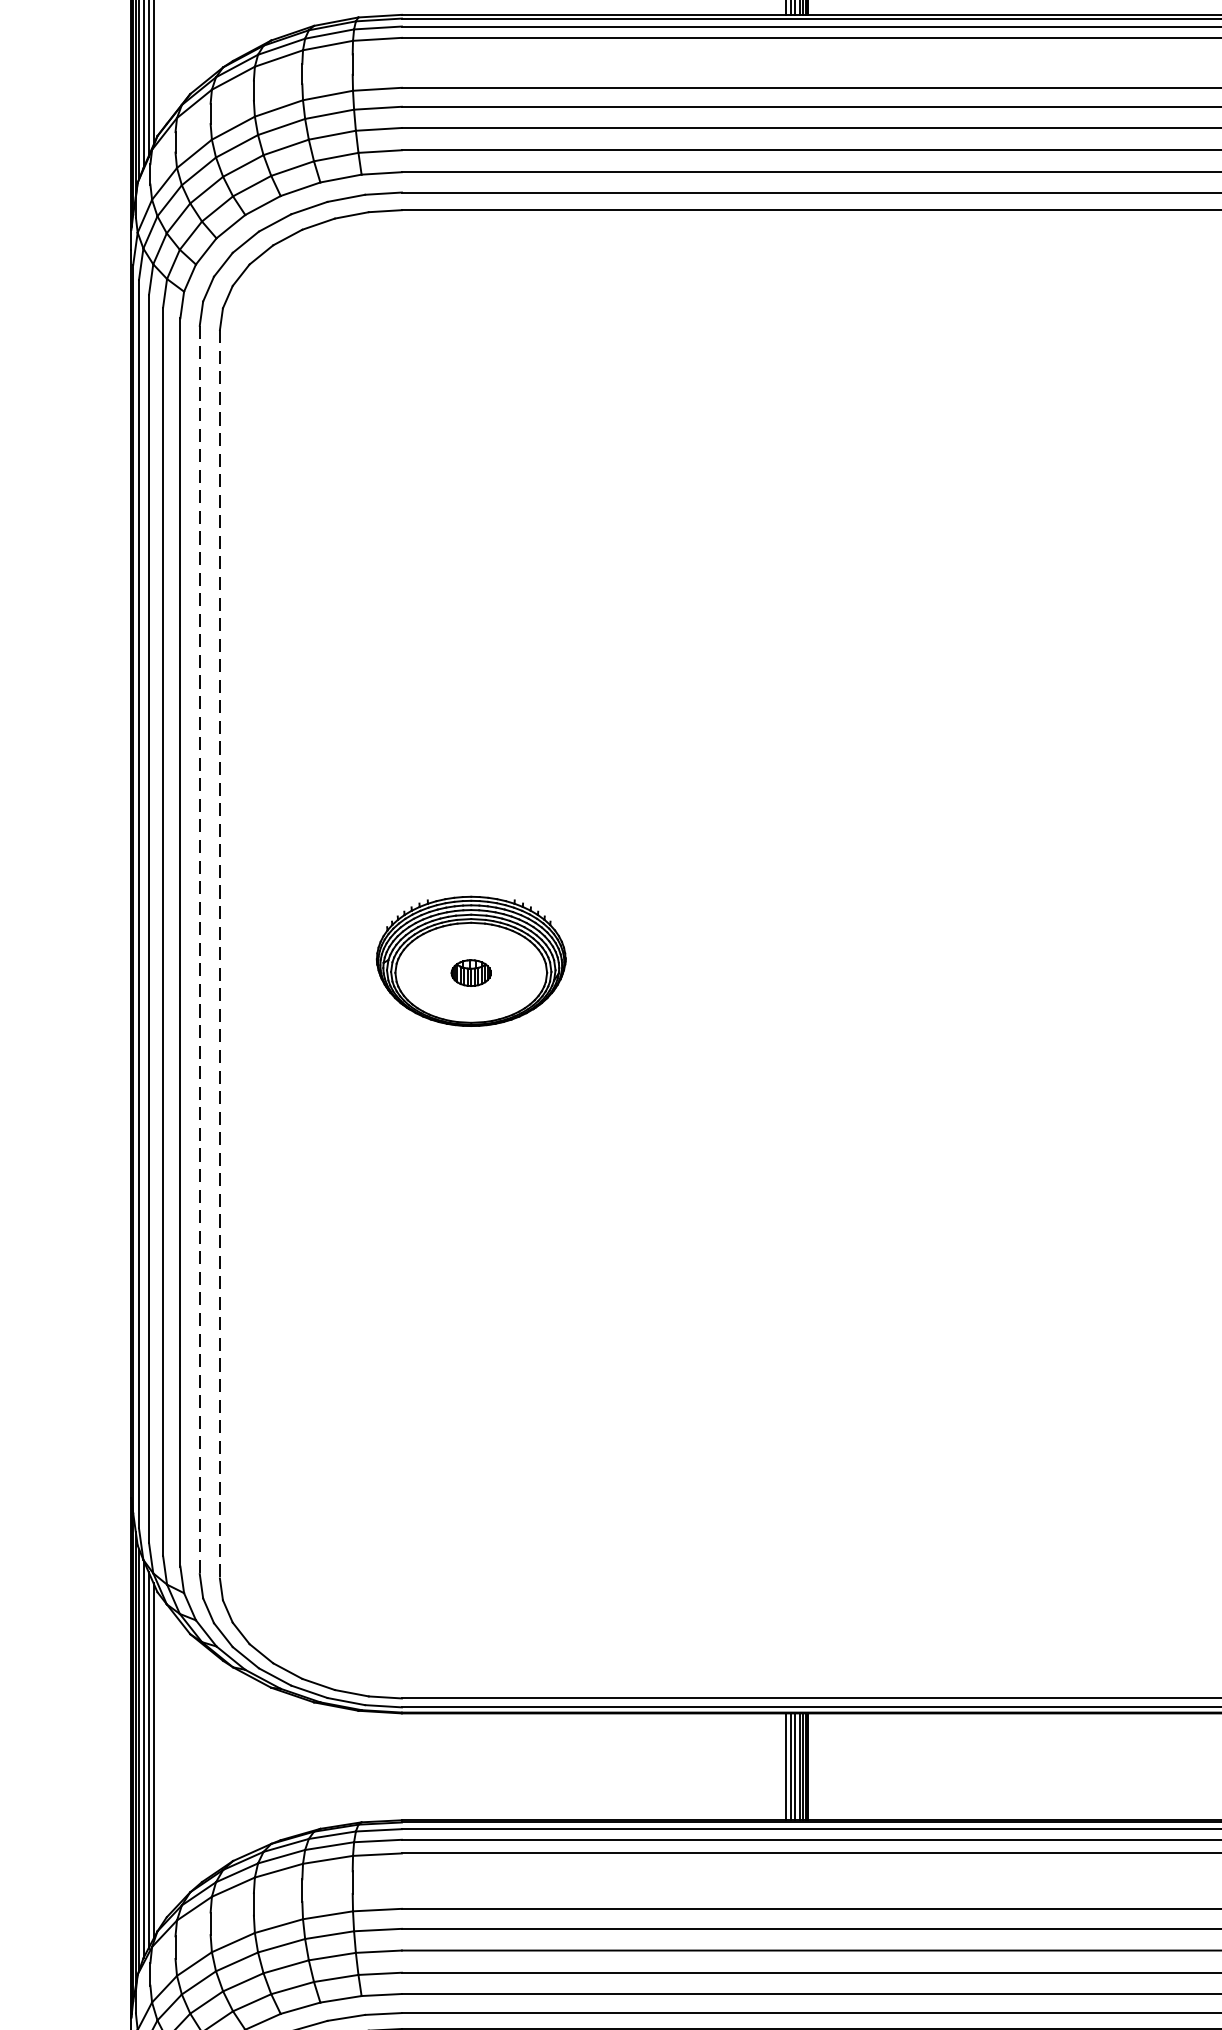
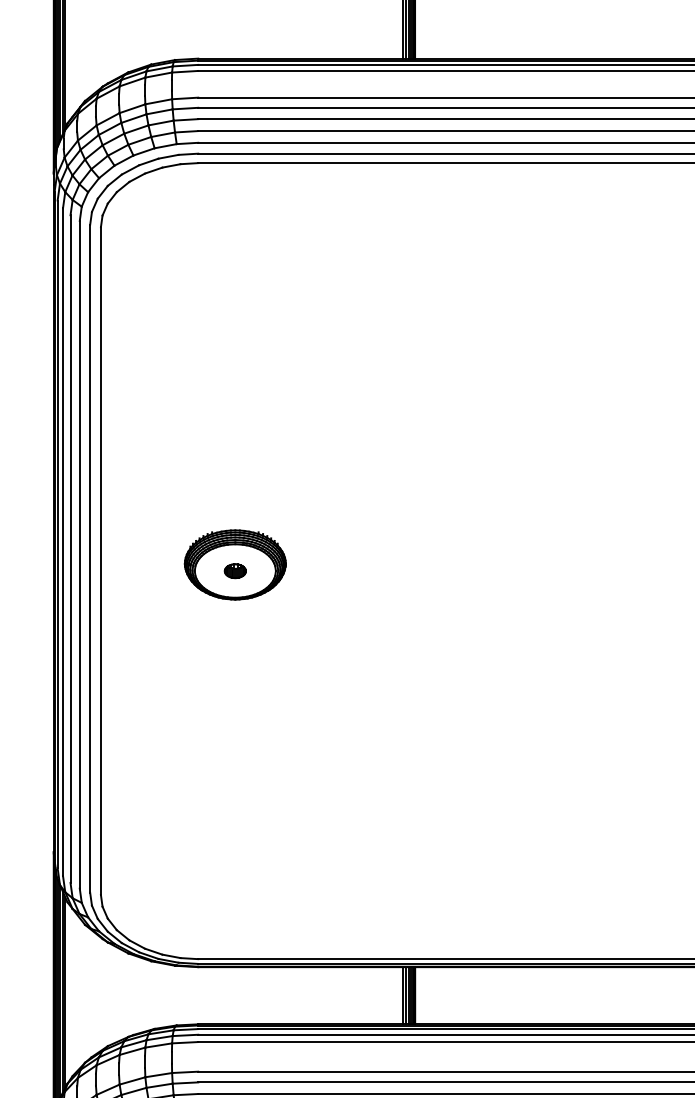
line: (200, 949) -> (90, 558), dashed -> solid
line: (219, 954) -> (100, 561), dashed -> solid

